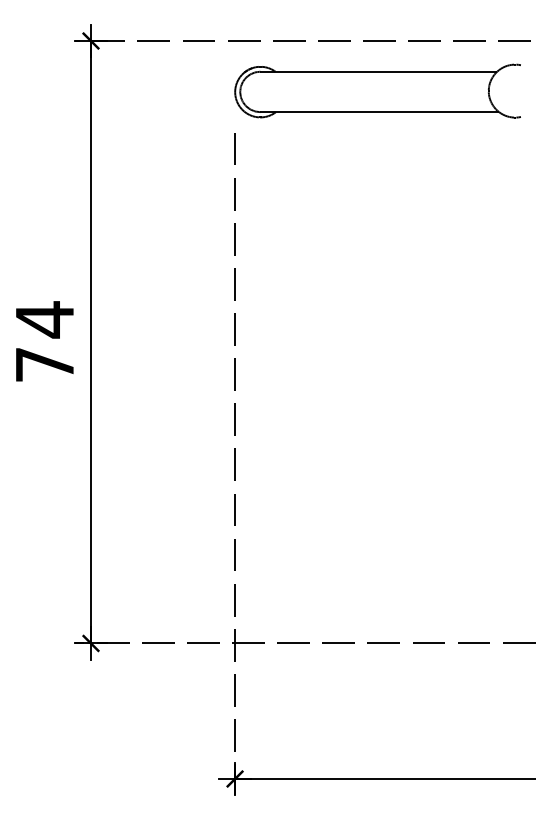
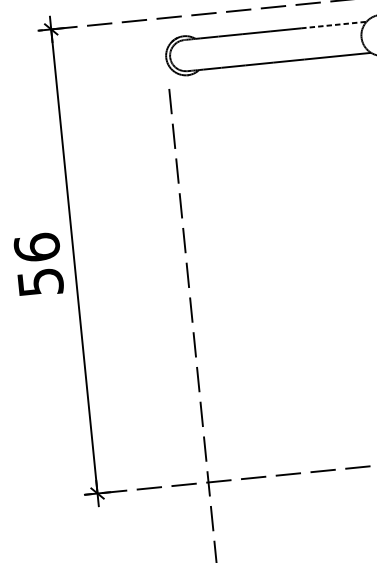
line: (455, 71) -> (334, 24), solid -> dashed
text: (44, 341) -> (38, 264), 74 -> 56

